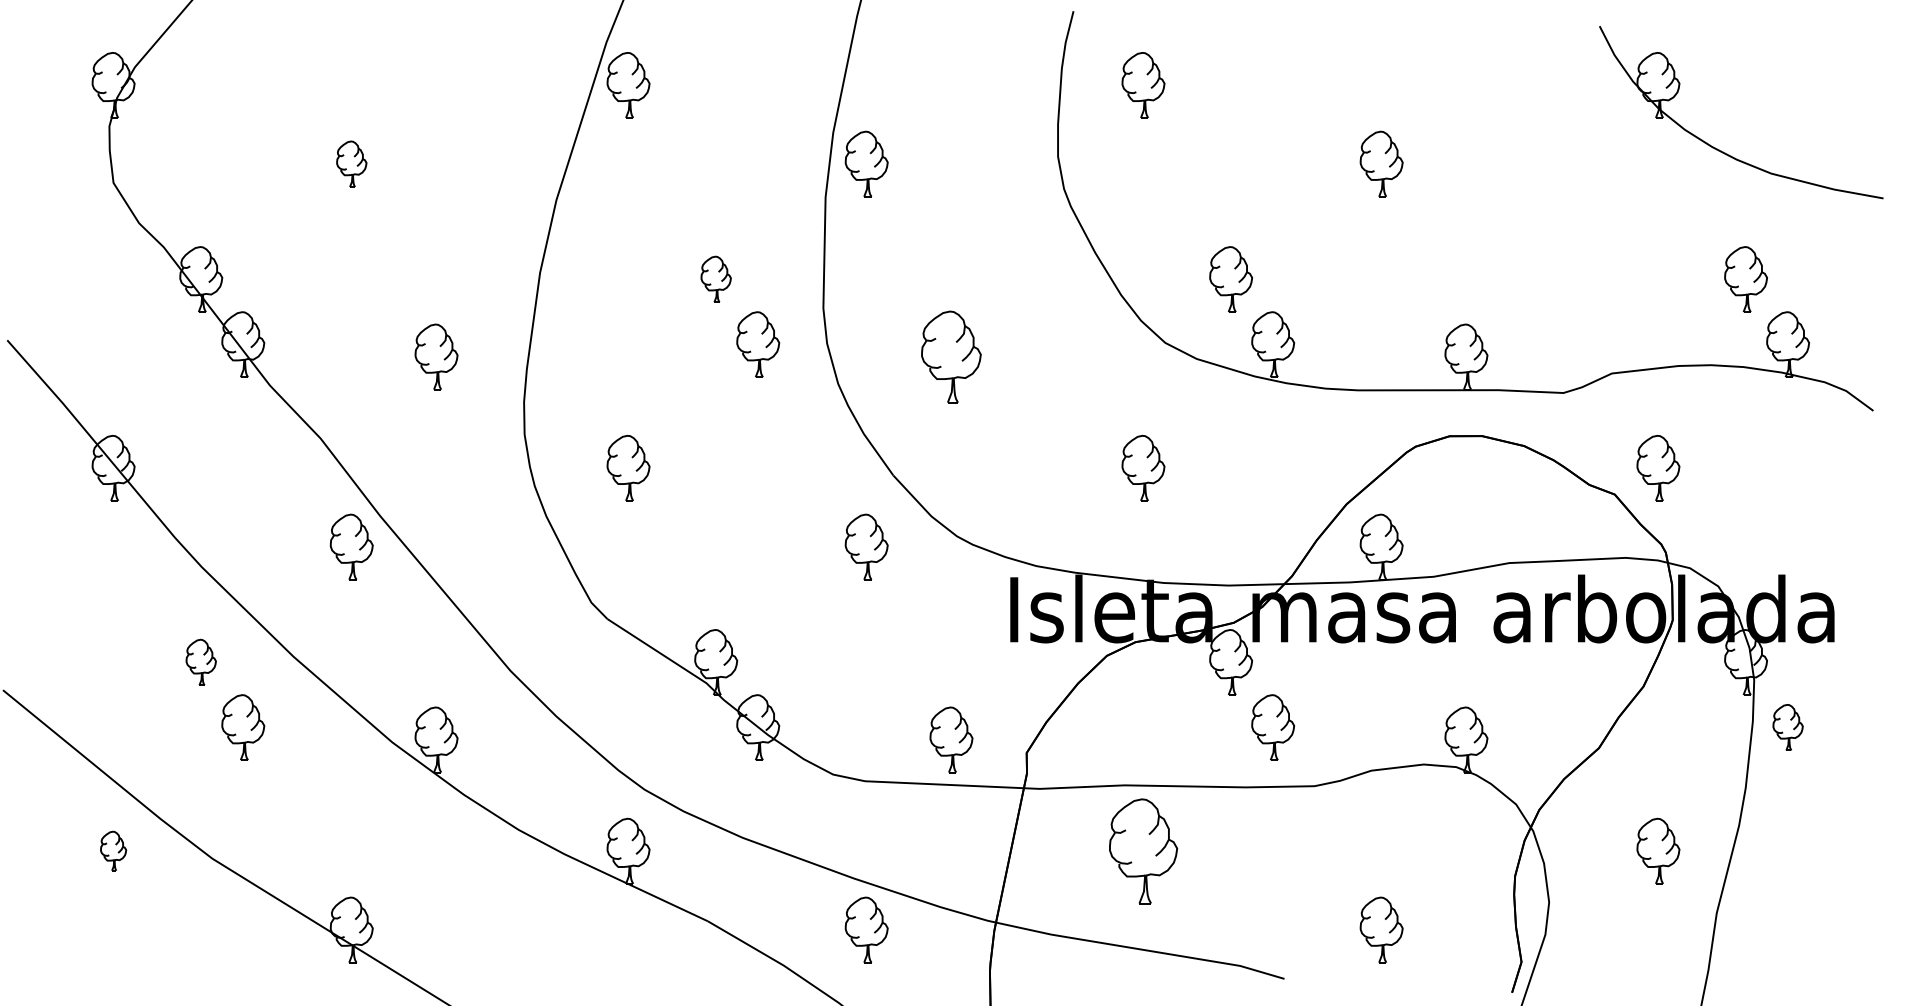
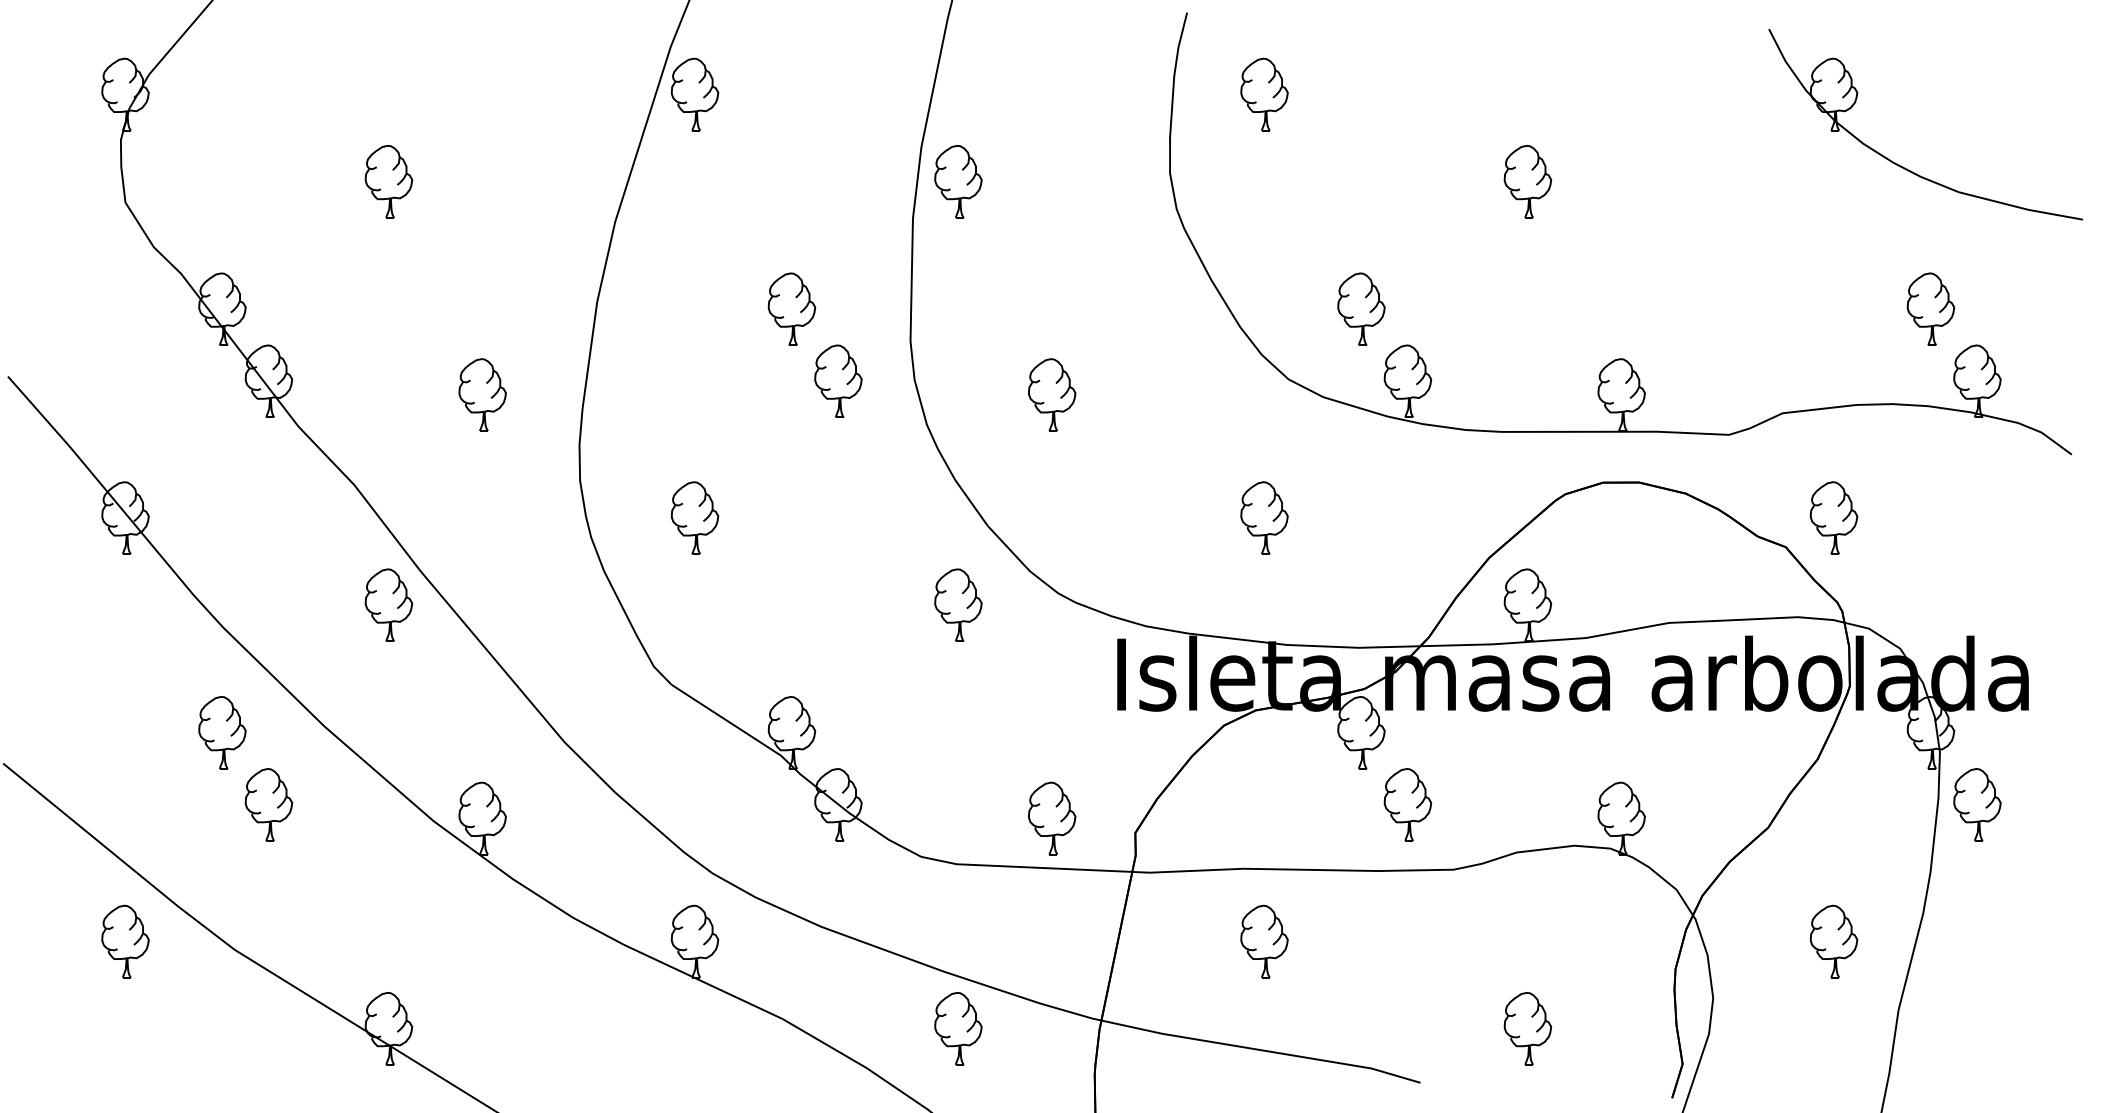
part: (351, 163) -> (388, 181), size x1.43
part: (715, 278) -> (791, 308), size x1.43
part: (951, 356) -> (1052, 394), size x0.71
part: (201, 662) -> (222, 732), size x1.43
part: (1788, 727) -> (1977, 804), size x1.43
part: (113, 851) -> (125, 941), size x1.67
part: (1143, 851) -> (1264, 941), size x0.62

